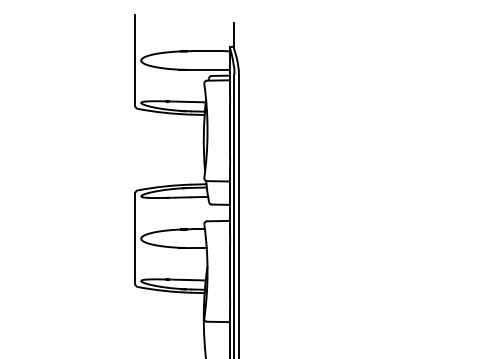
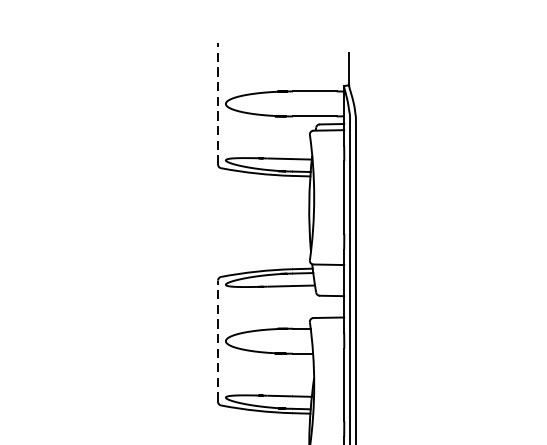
line: (135, 60) -> (218, 103), solid -> dashed
line: (135, 238) -> (218, 340), solid -> dashed

